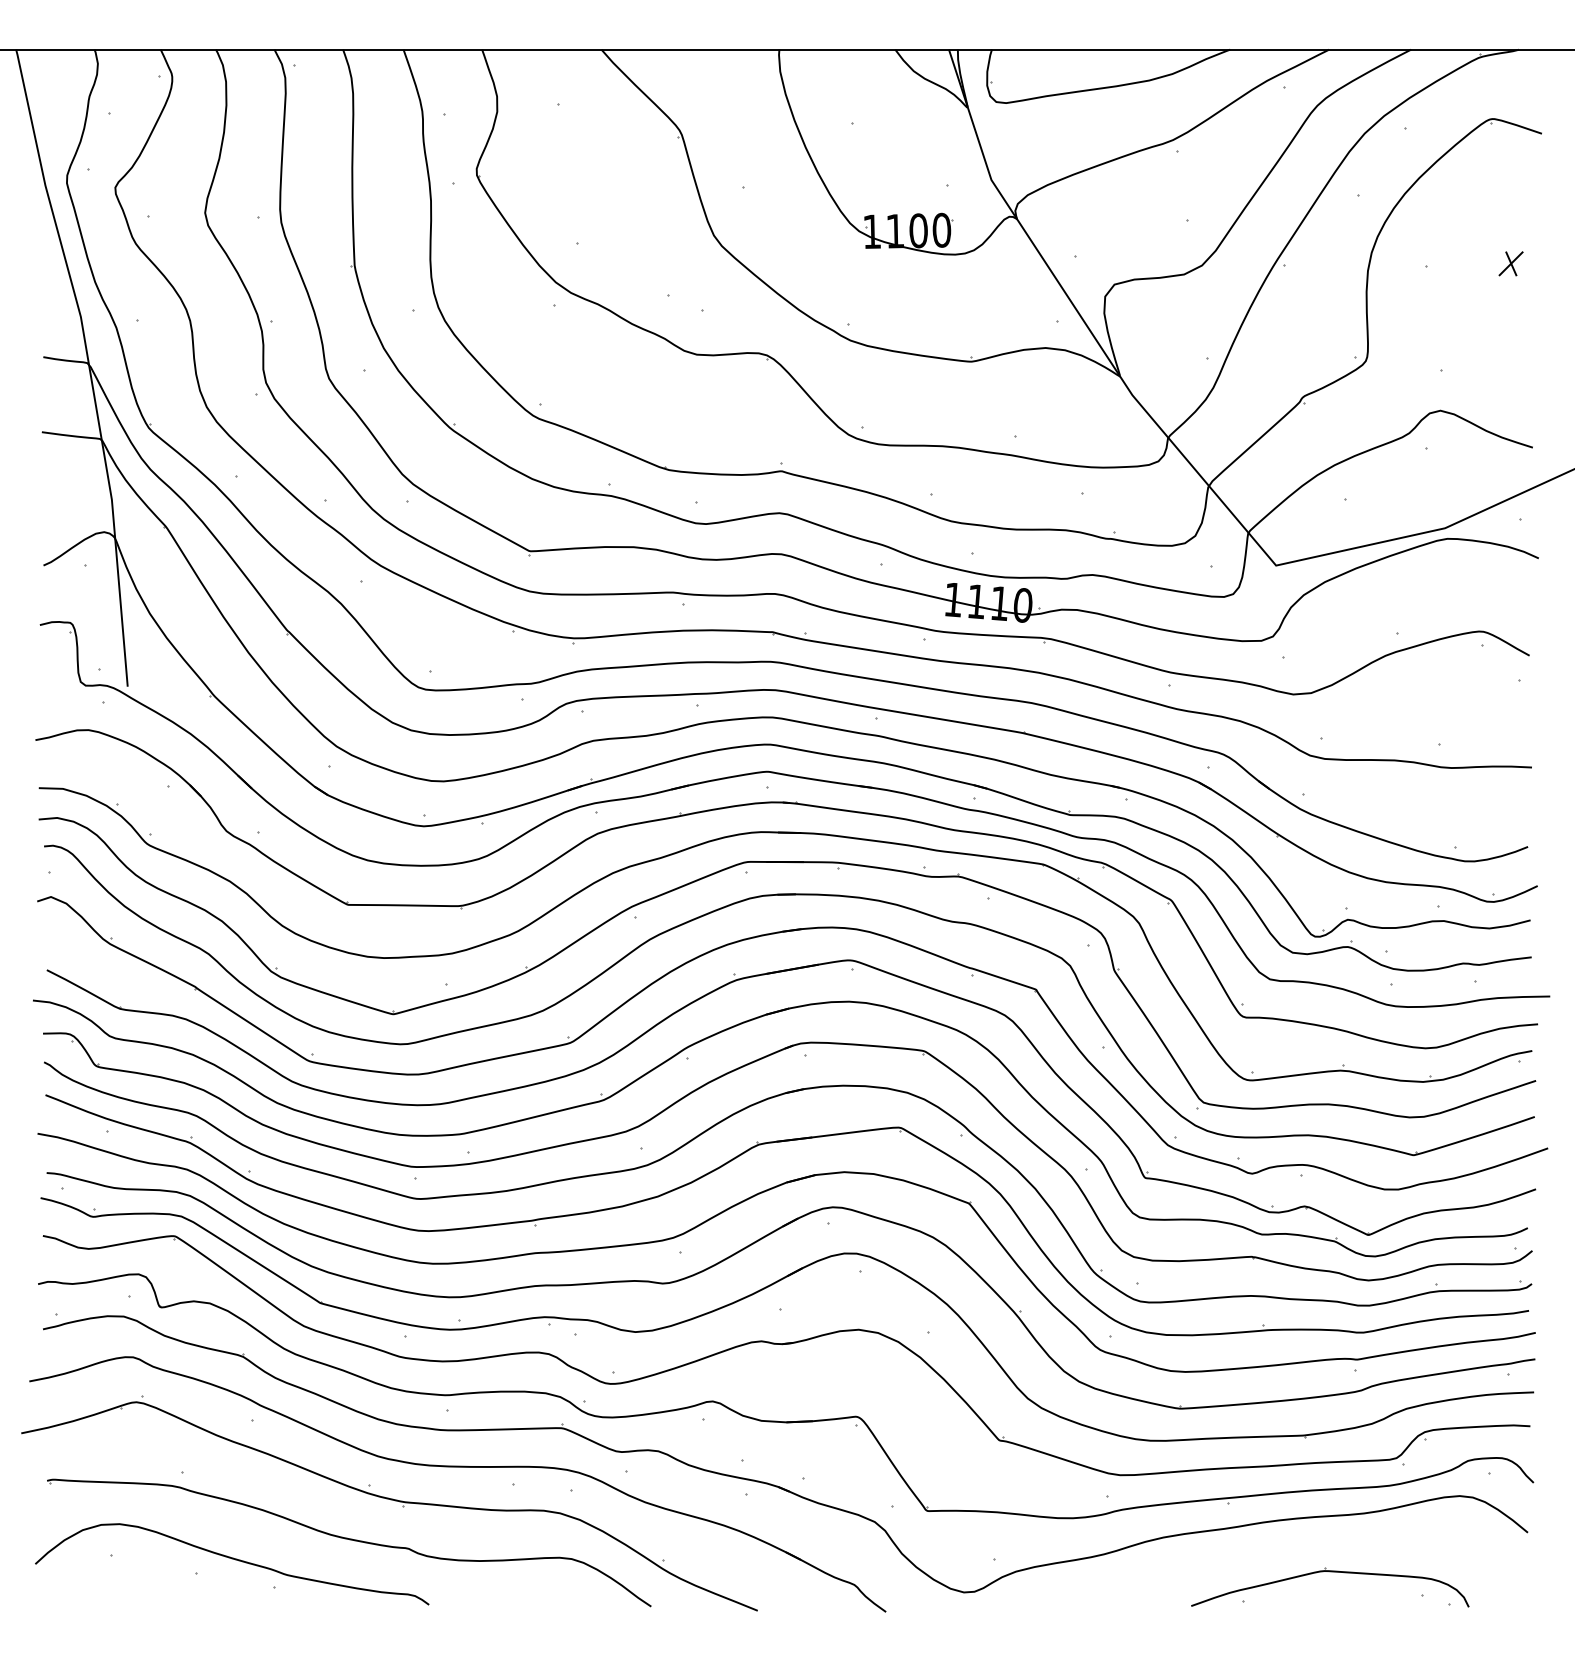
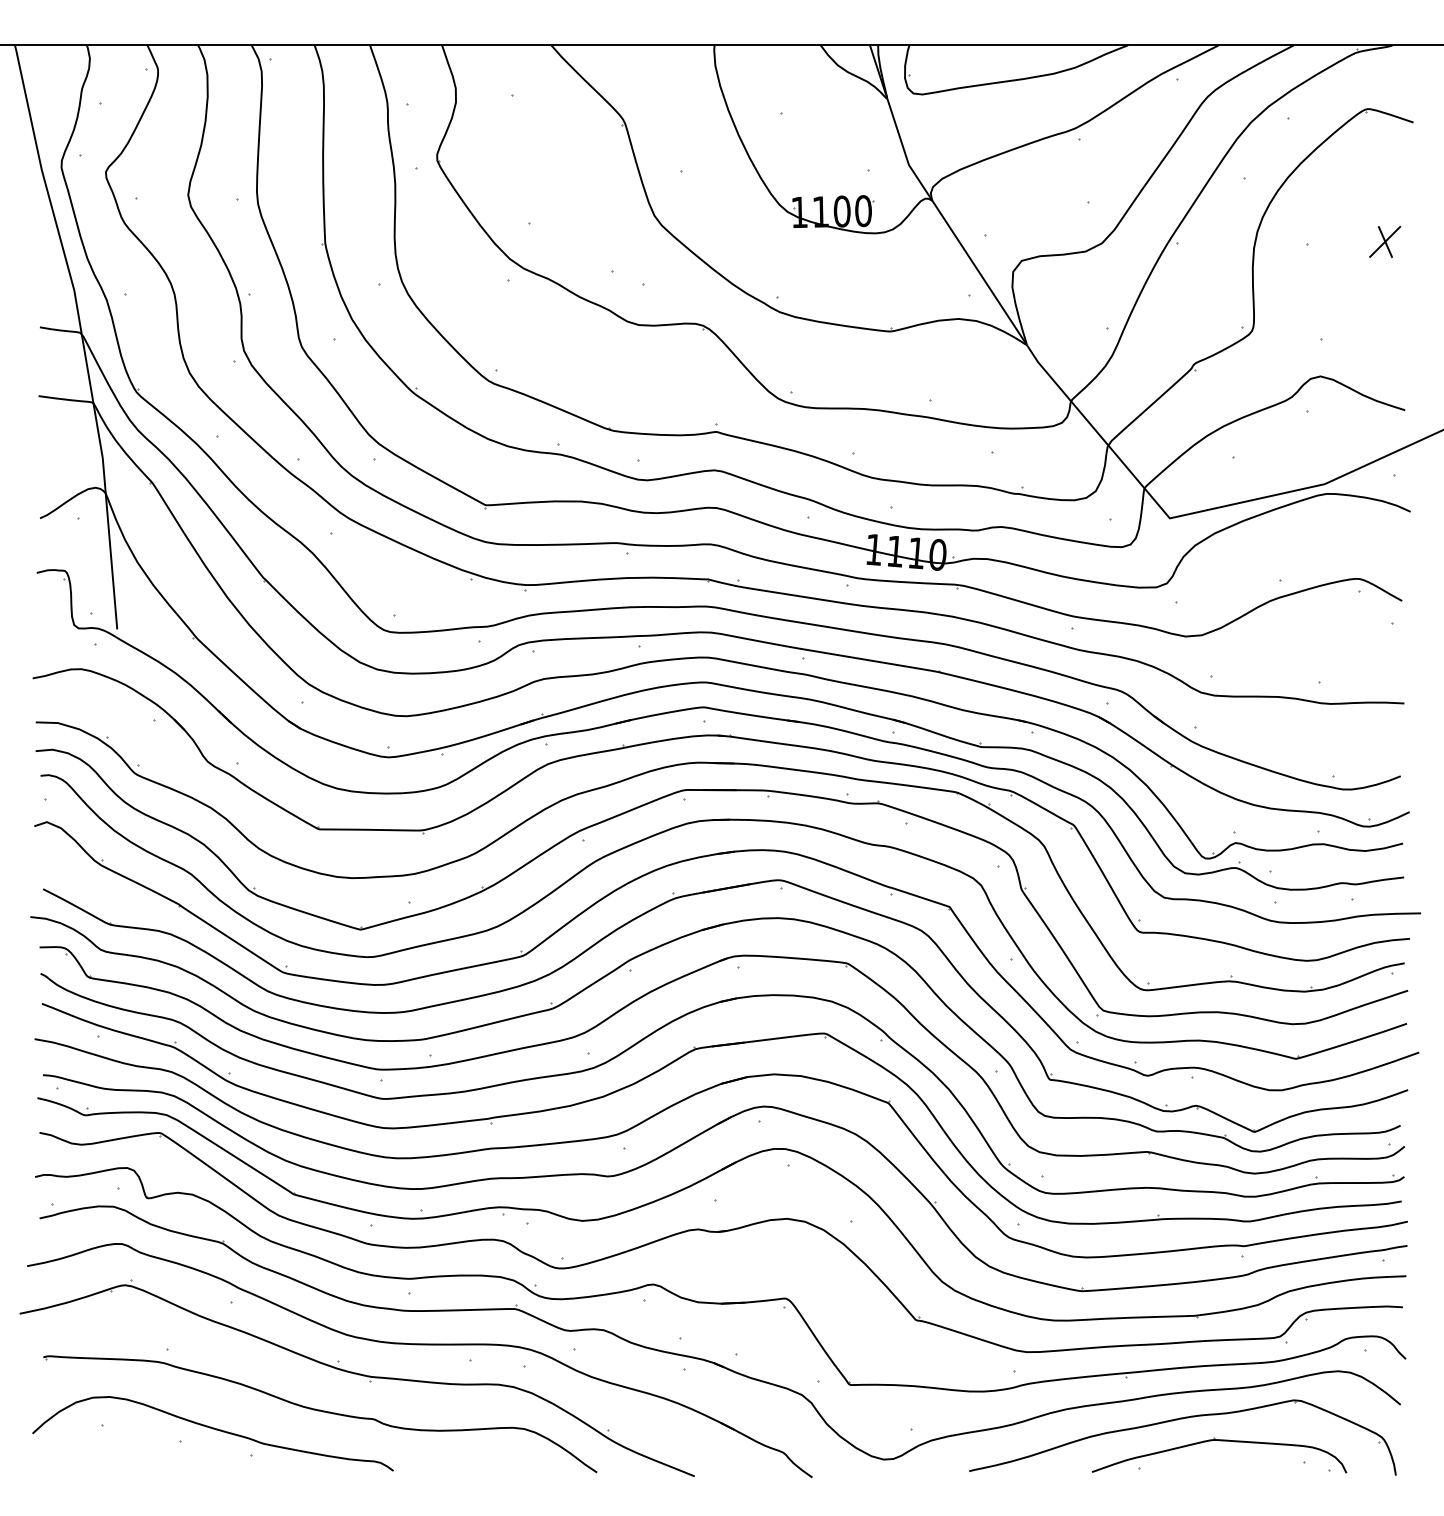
part: (1511, 263) -> (1385, 241), size x1.43
part: (1284, 1549) -> (1177, 1420), added

